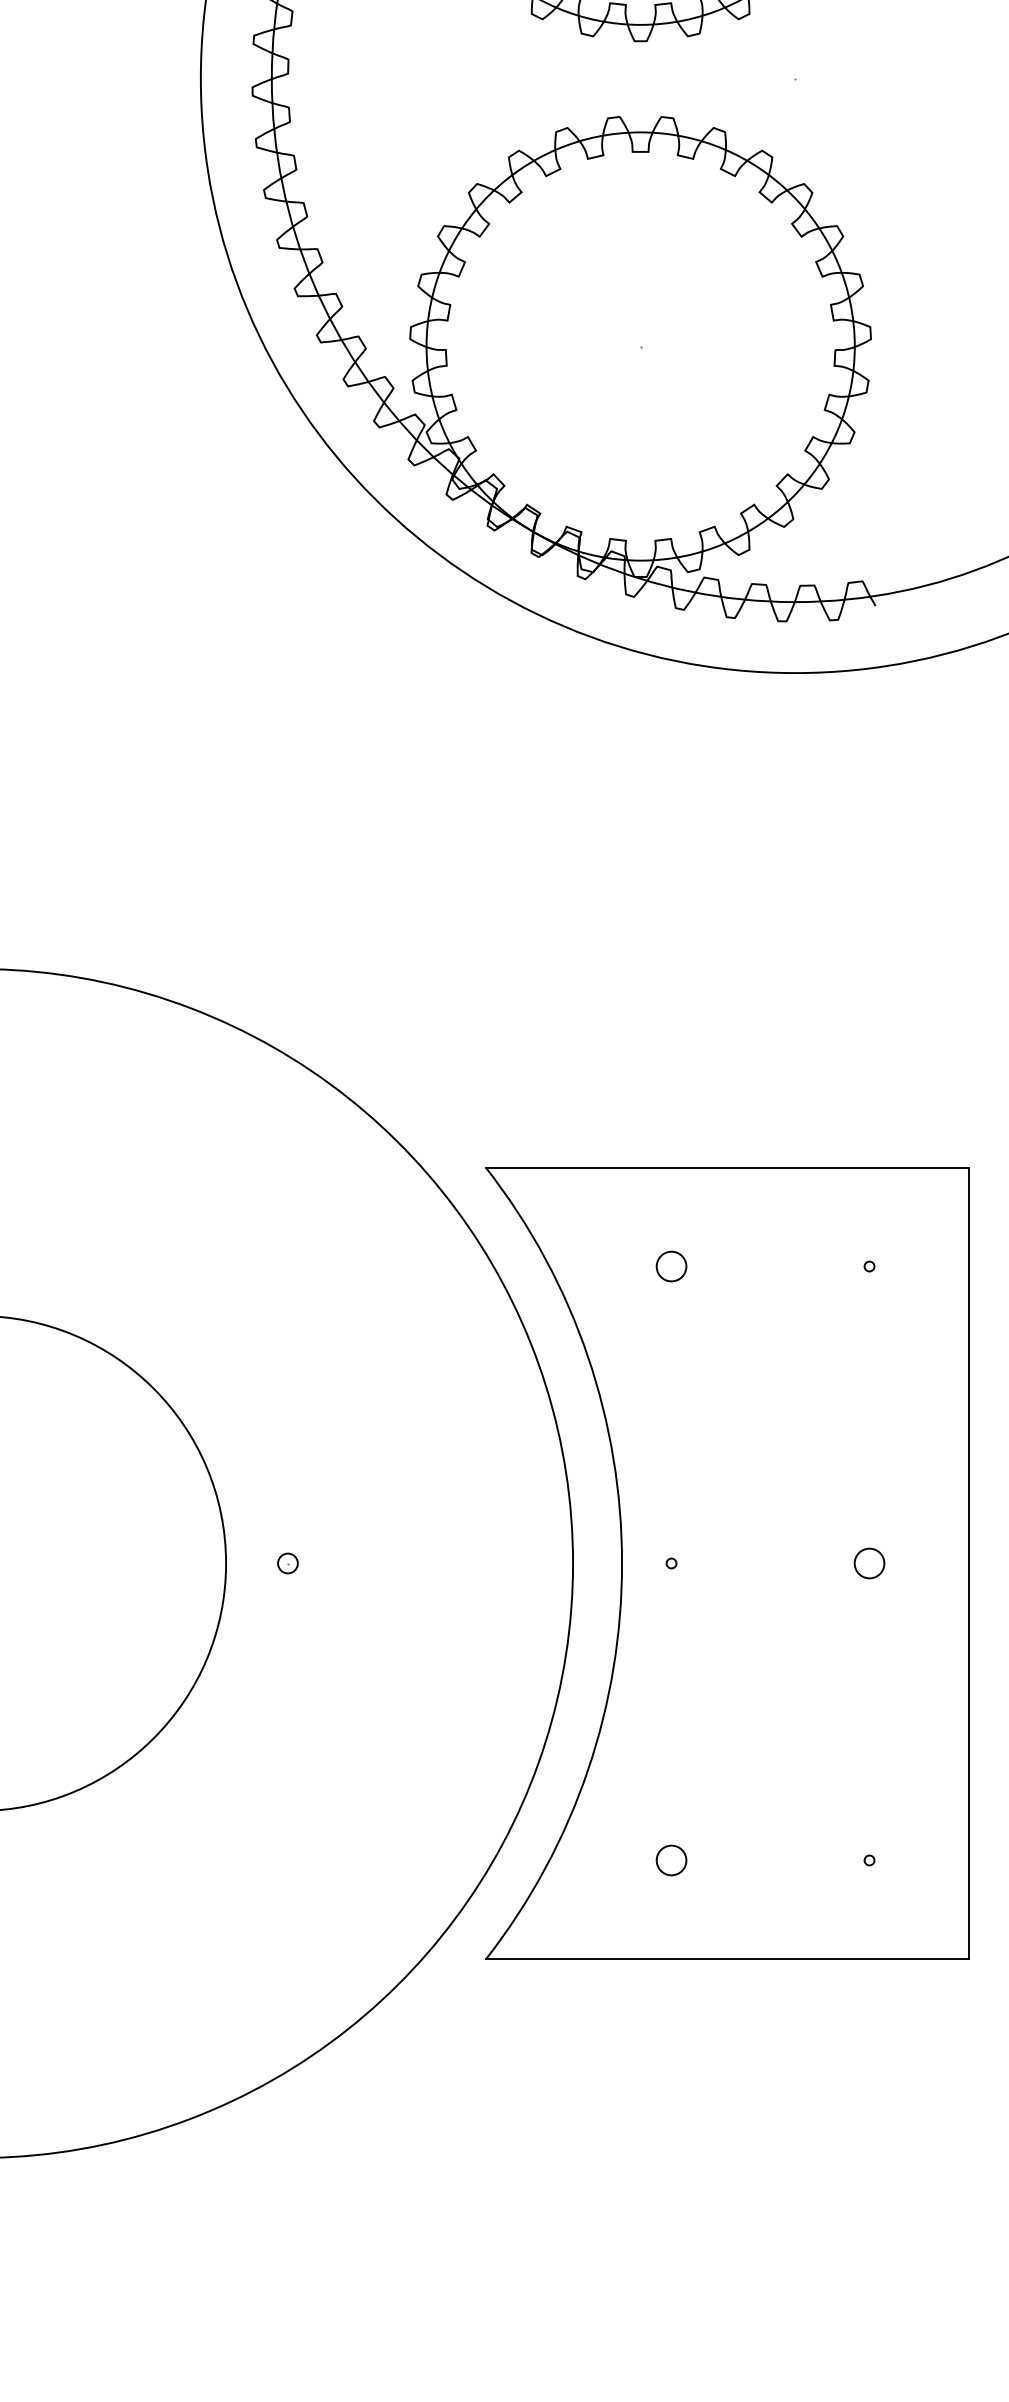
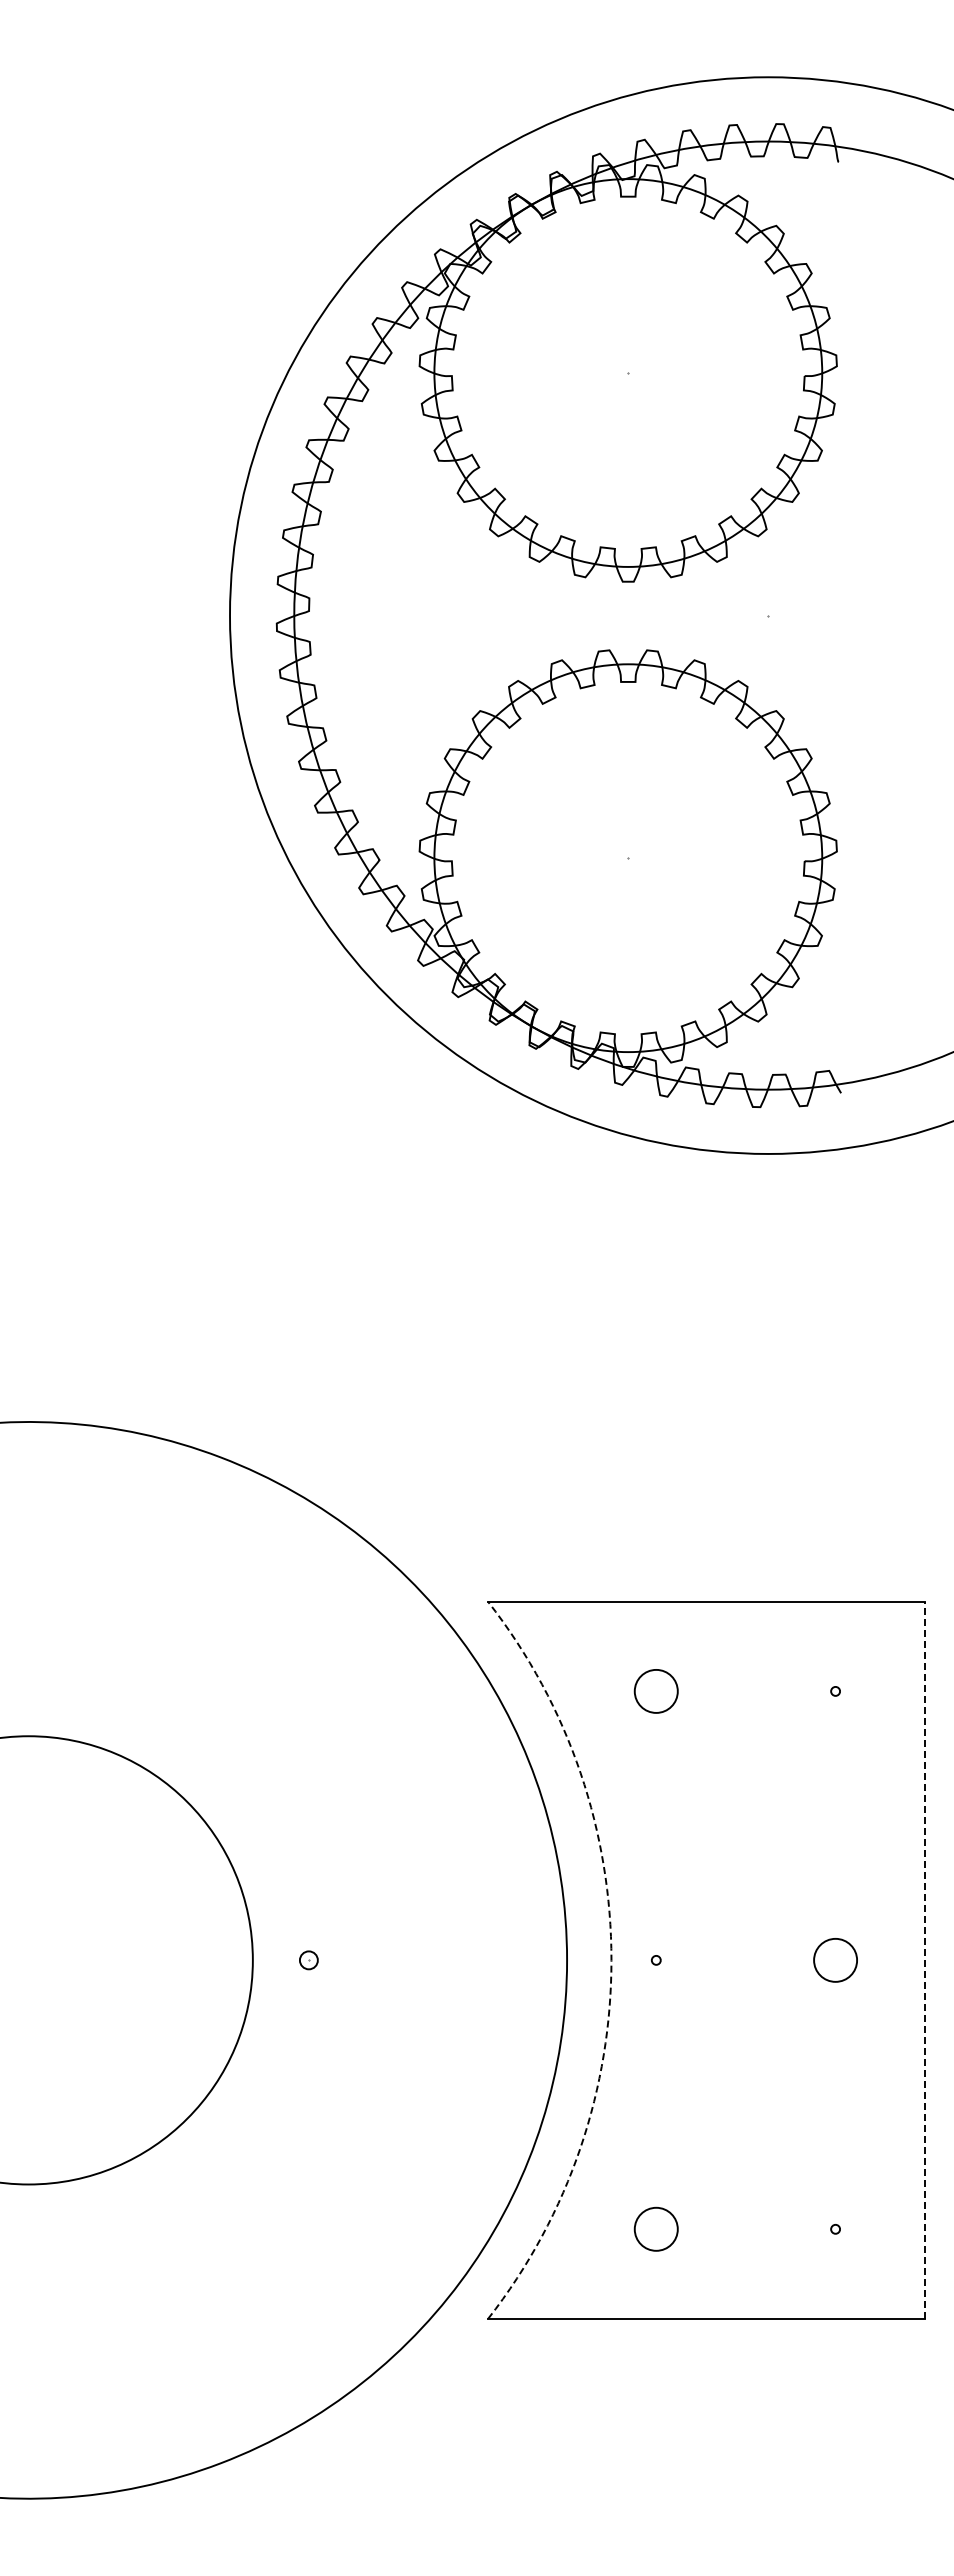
circle: (670, 1265) -> (655, 1690), size x1.6
circle: (869, 1562) -> (835, 1959), size x1.6
arc: (622, 1563) -> (611, 1960), solid -> dashed
line: (968, 1563) -> (925, 1960), solid -> dashed
circle: (670, 1859) -> (655, 2228), size x1.6

